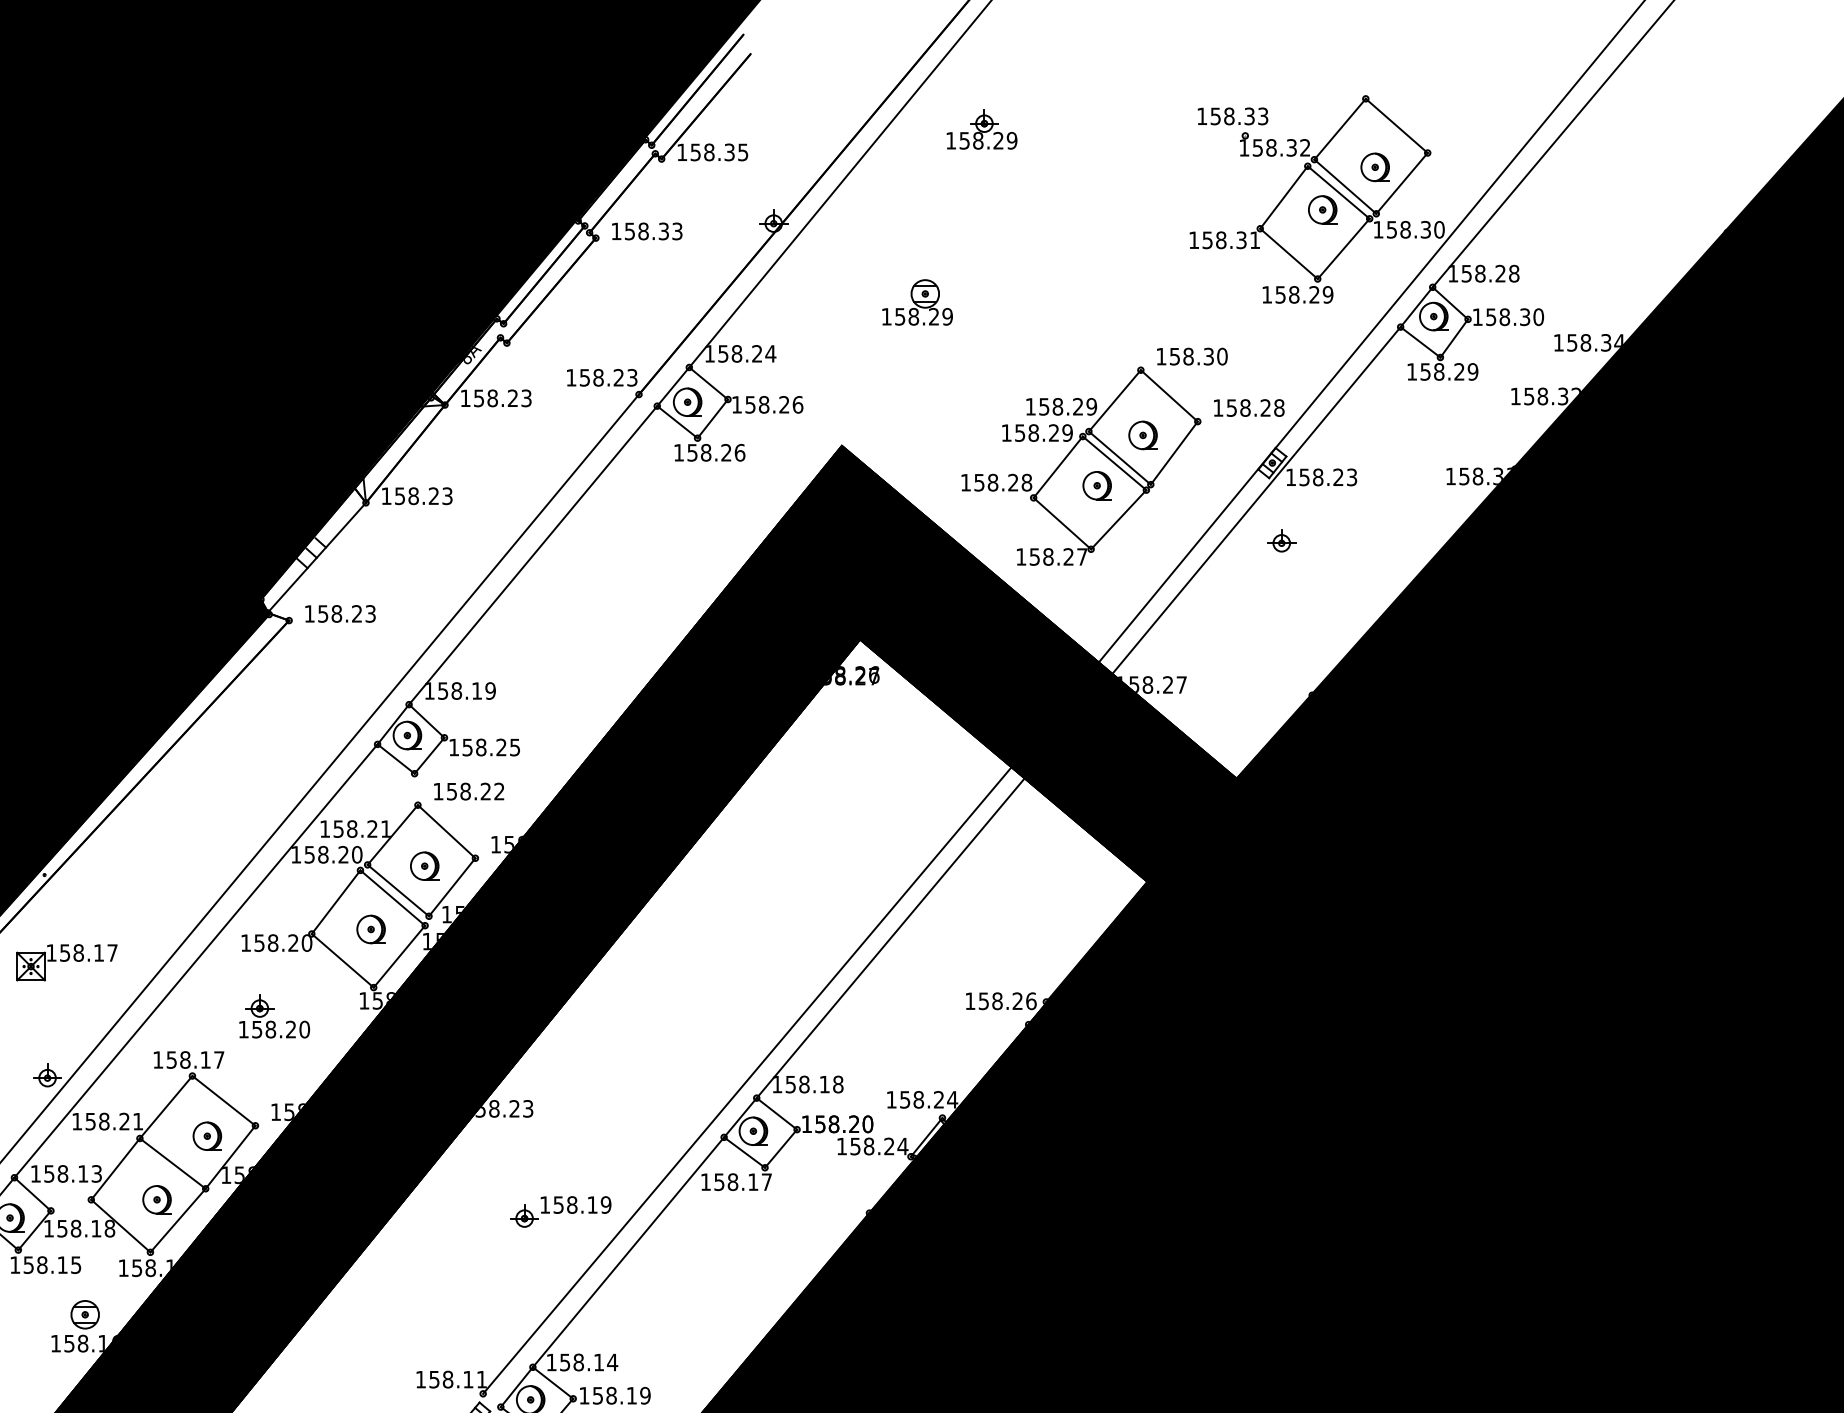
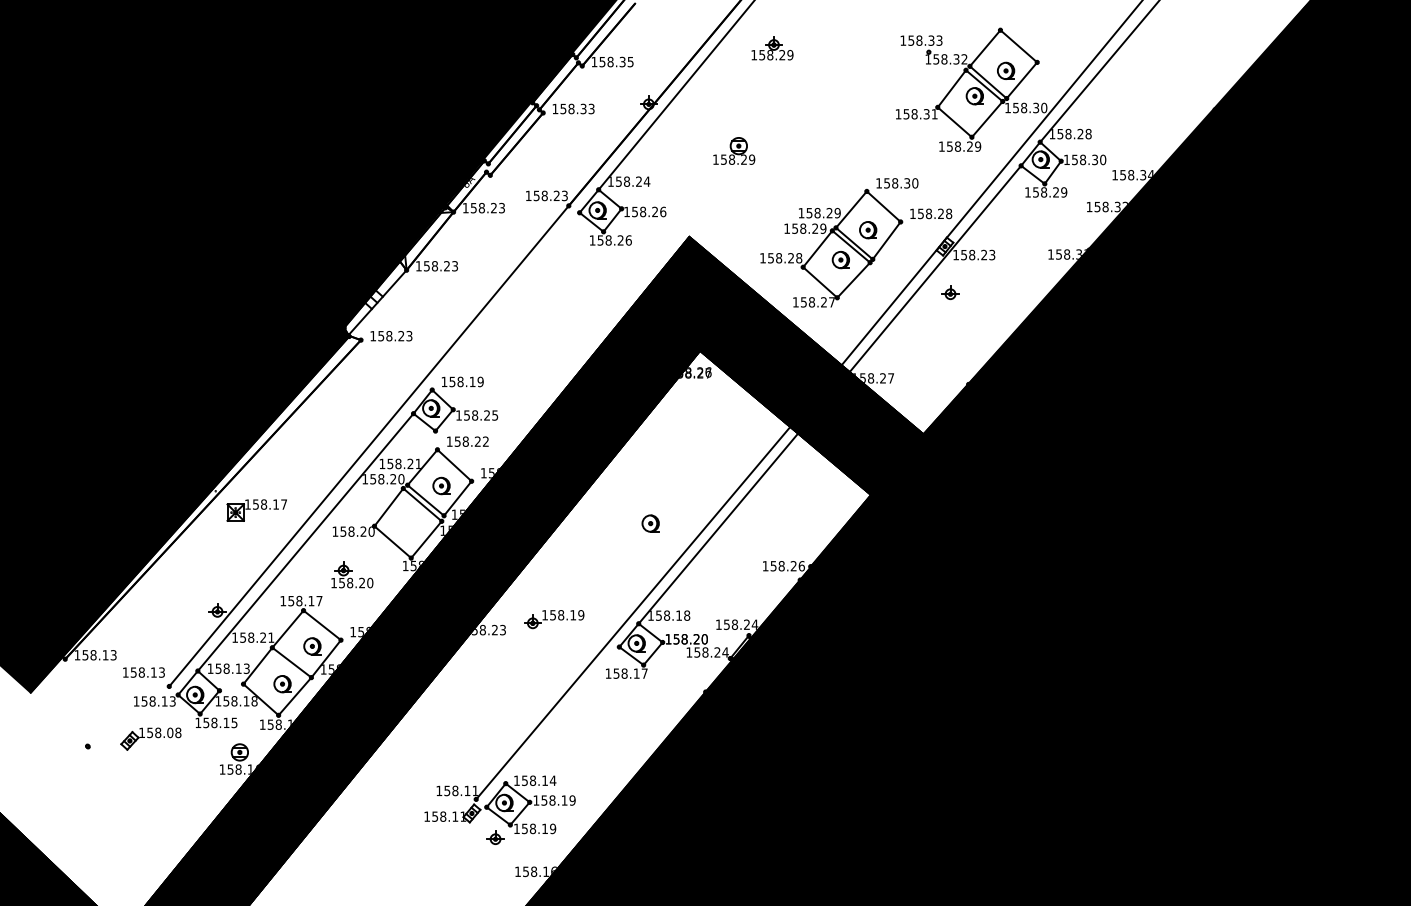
line: (532, 555) -> (505, 301), removed
part: (370, 929) -> (650, 523), moved
part: (66, 962) -> (256, 510), moved
part: (561, 1212) -> (554, 619), moved
line: (628, 1252) -> (562, 715), removed

